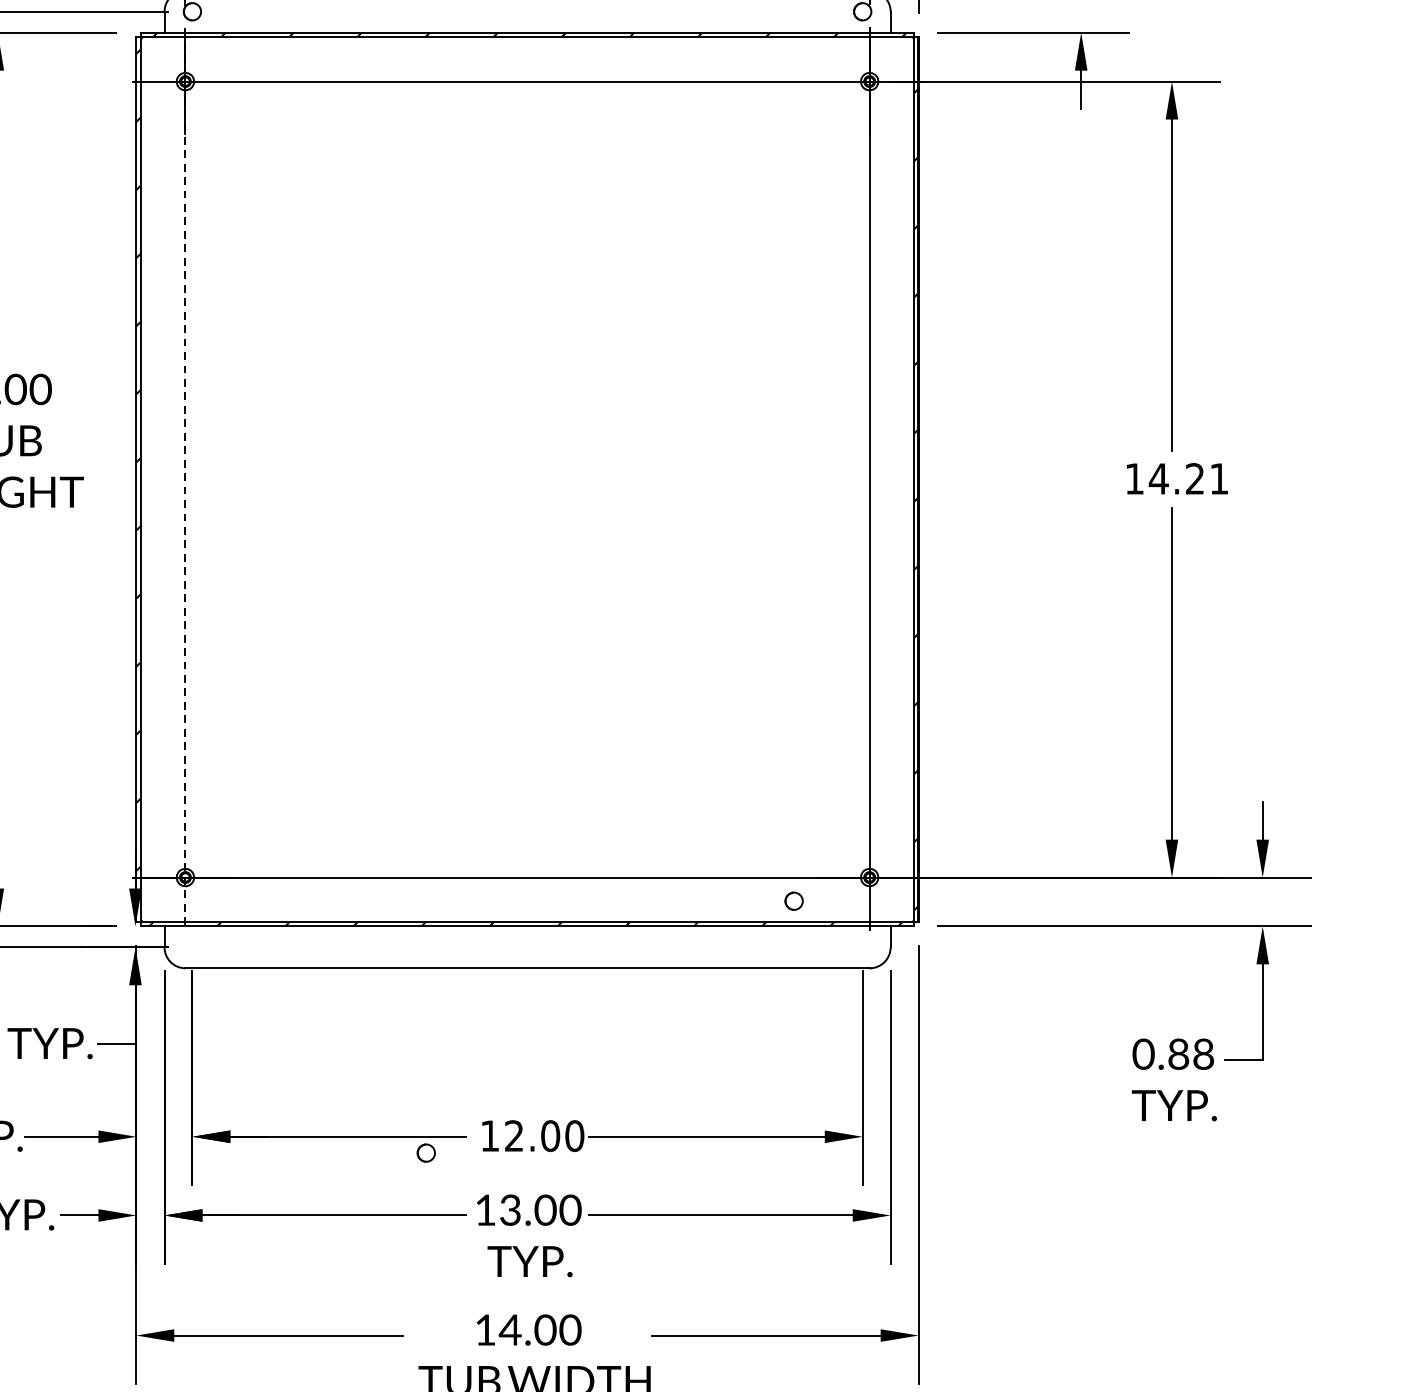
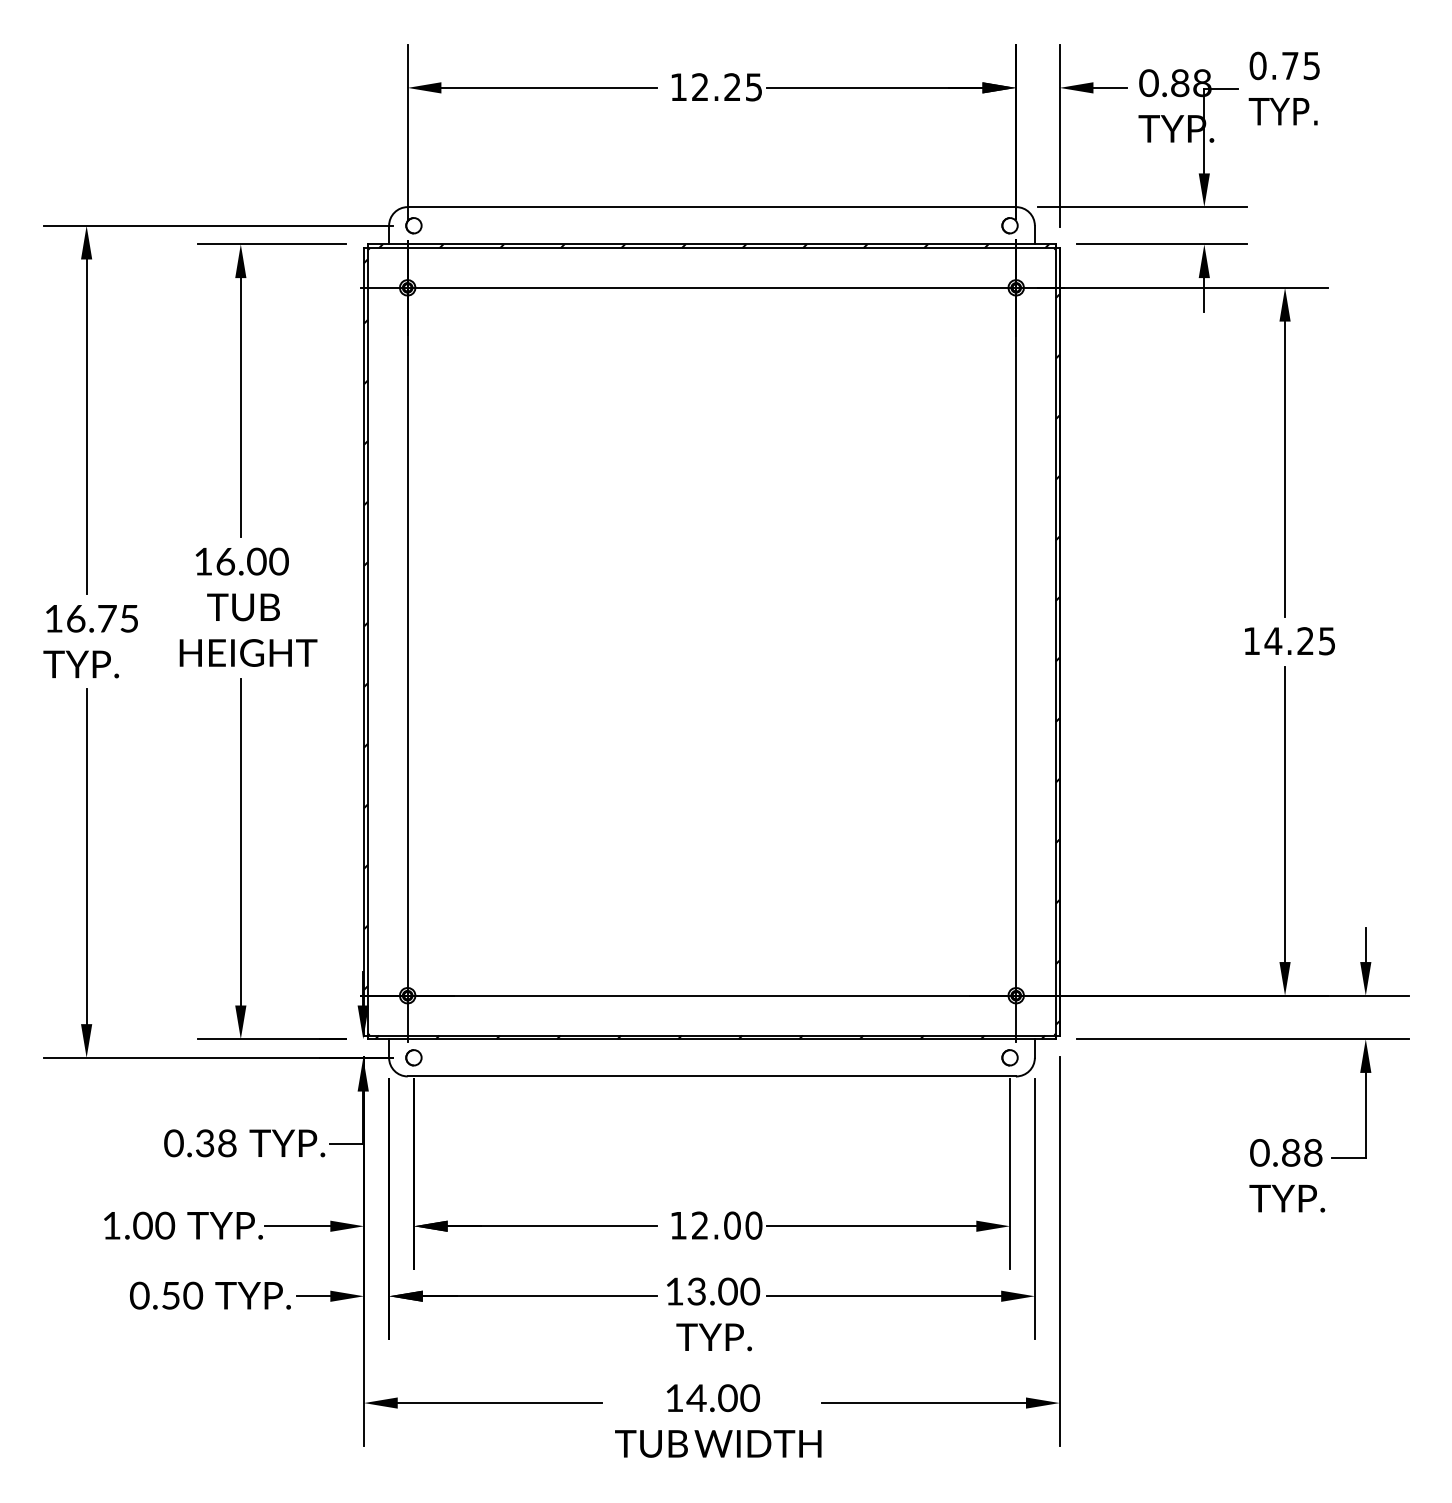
line: (185, 479) -> (407, 641), dashed -> solid
text: (1218, 479) -> (1326, 641), 14.21 -> 14.25
part: (793, 900) -> (1009, 1057), moved
part: (425, 1152) -> (413, 1057), moved

